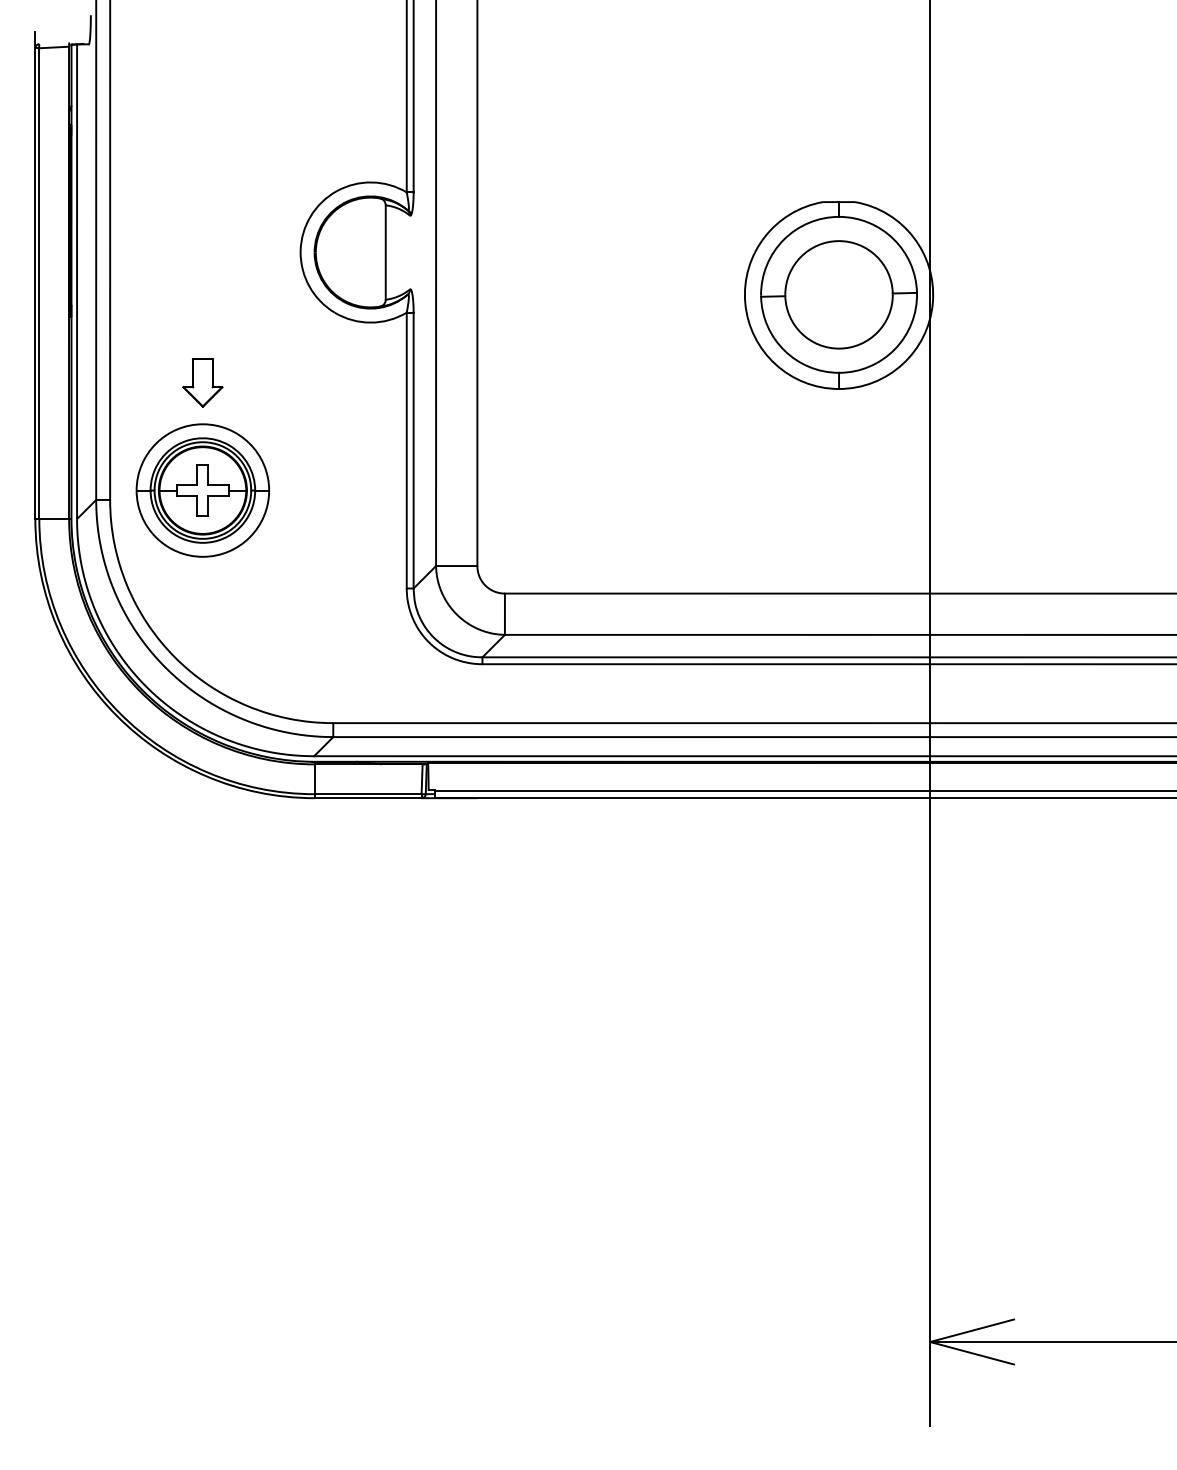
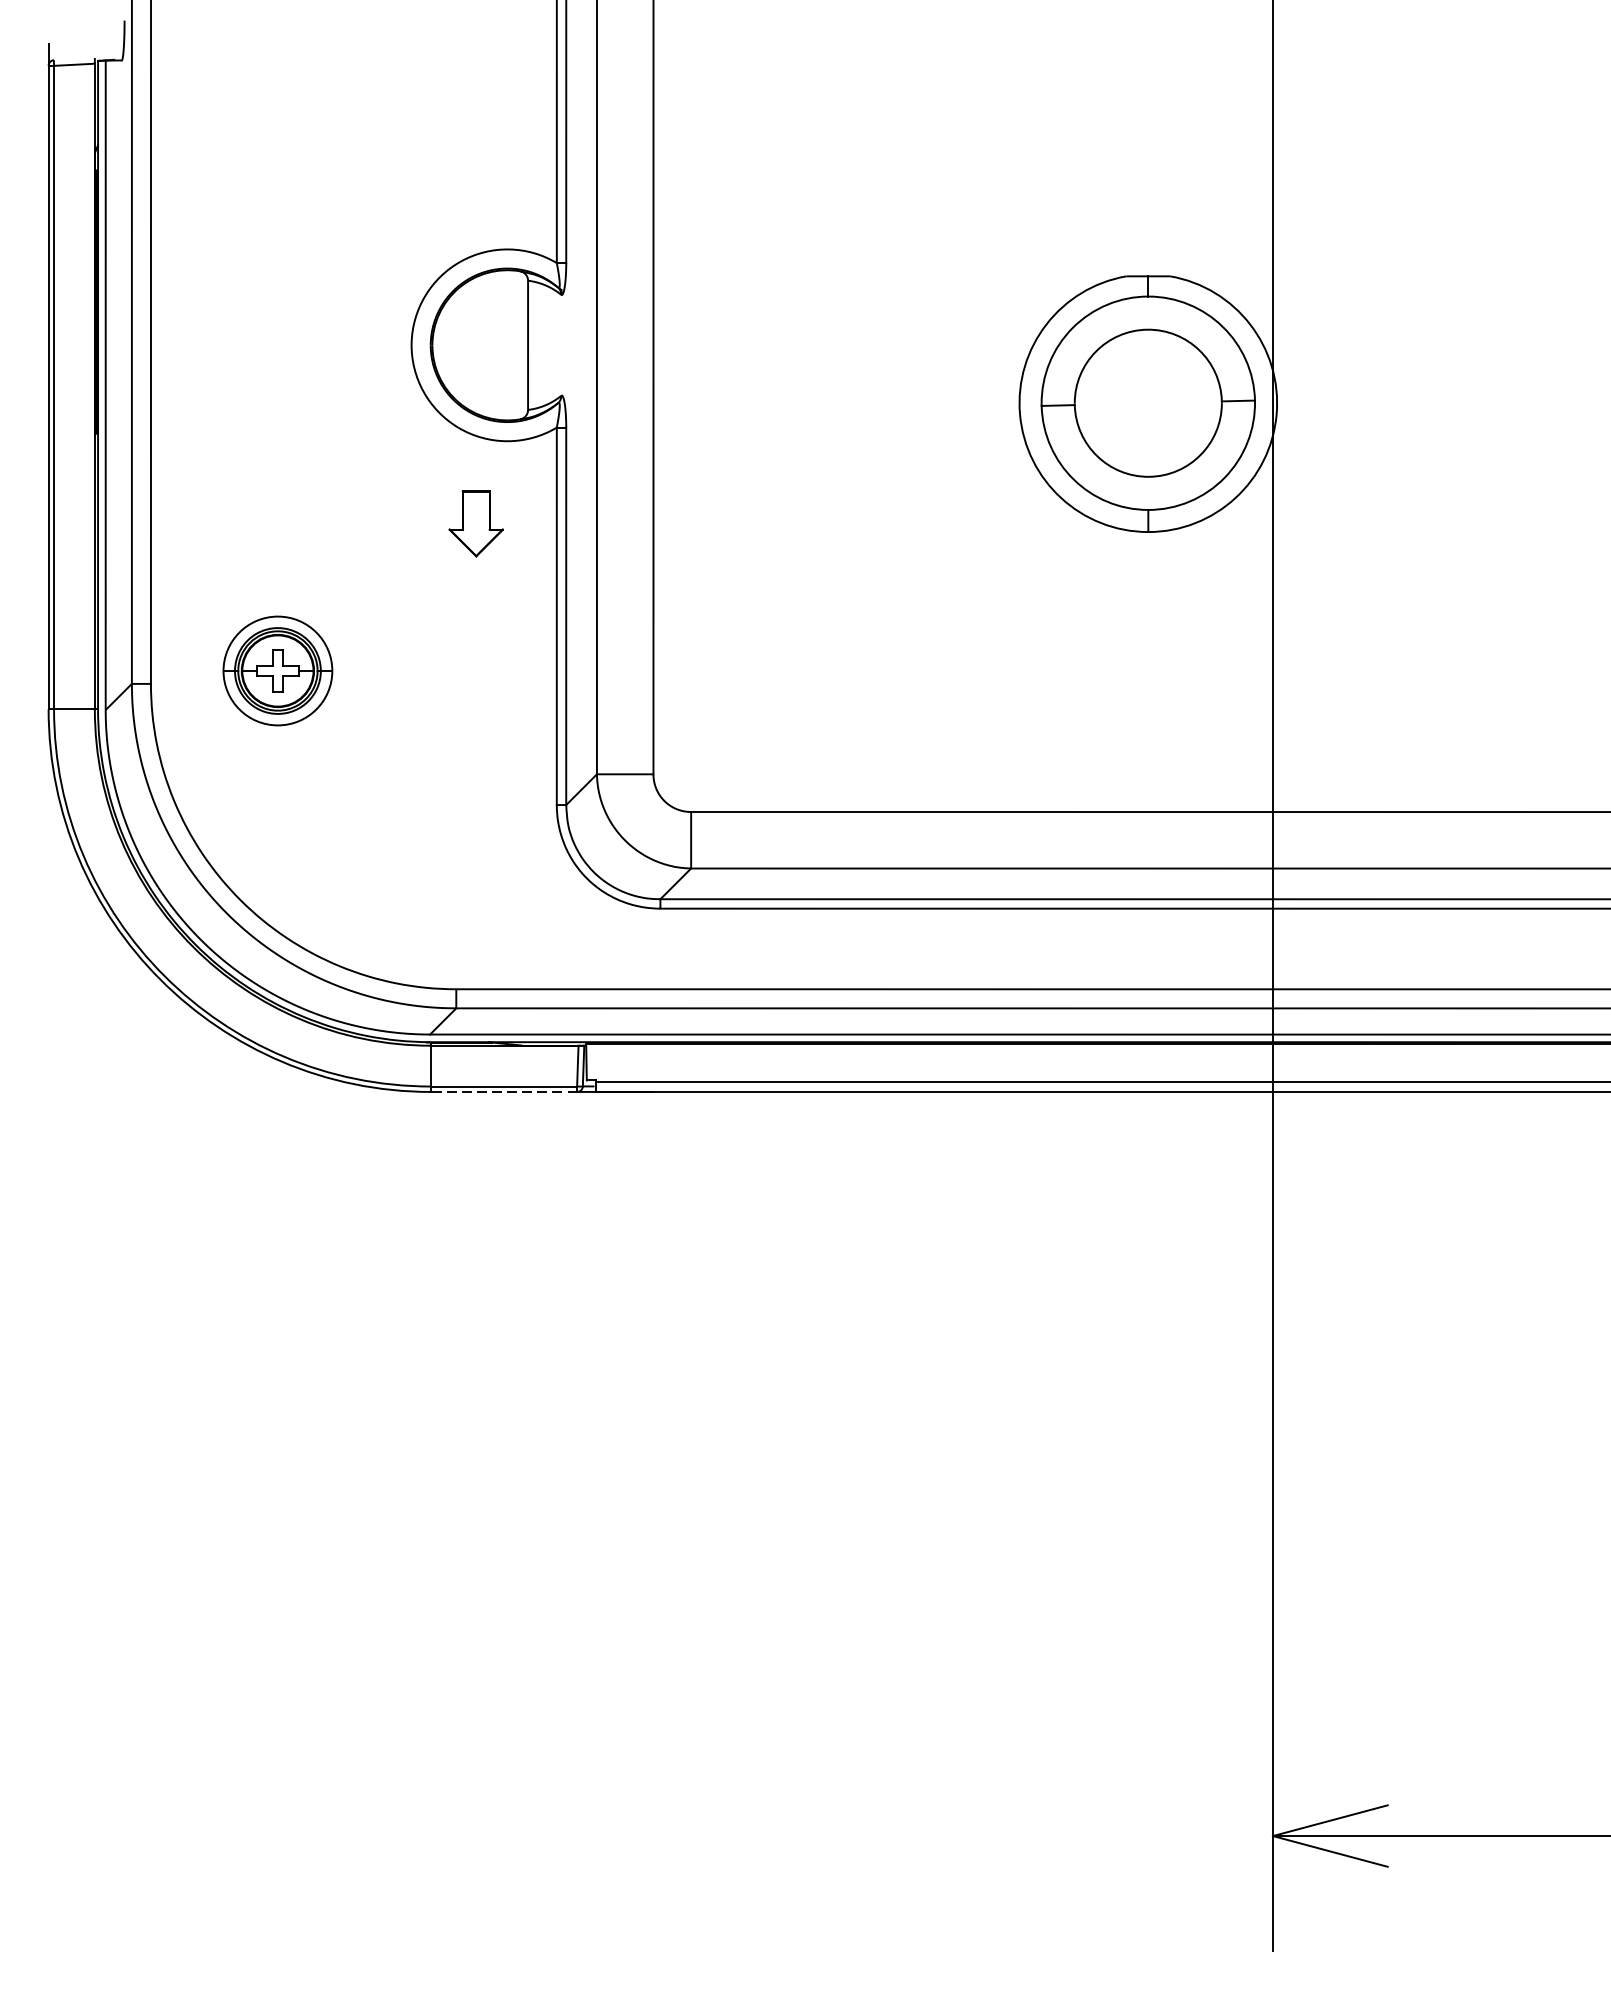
part: (202, 382) -> (475, 523), moved
part: (202, 490) -> (277, 670), size x0.6
line: (367, 798) -> (503, 1092), solid -> dashed

